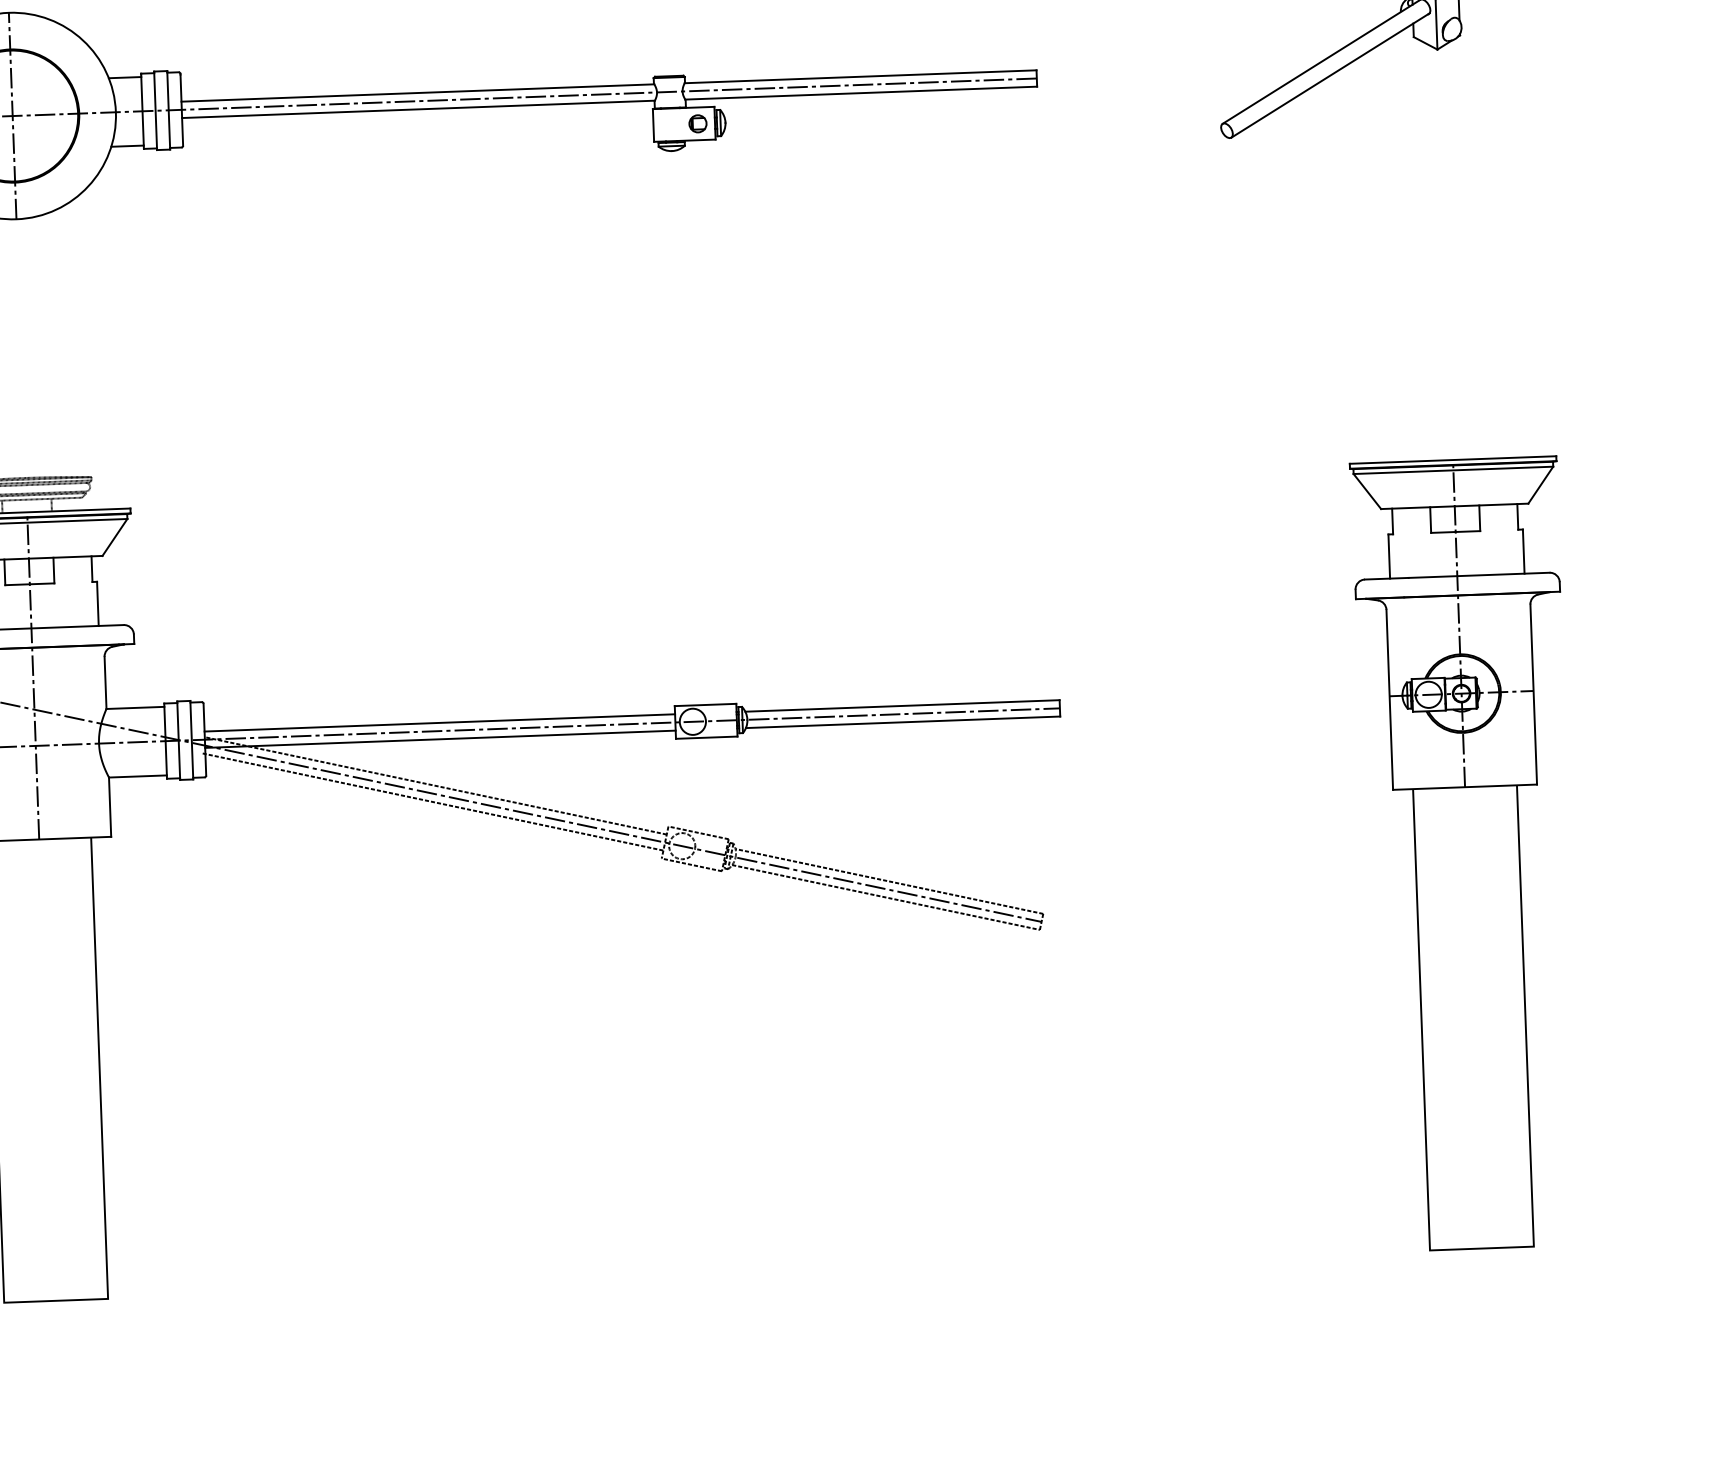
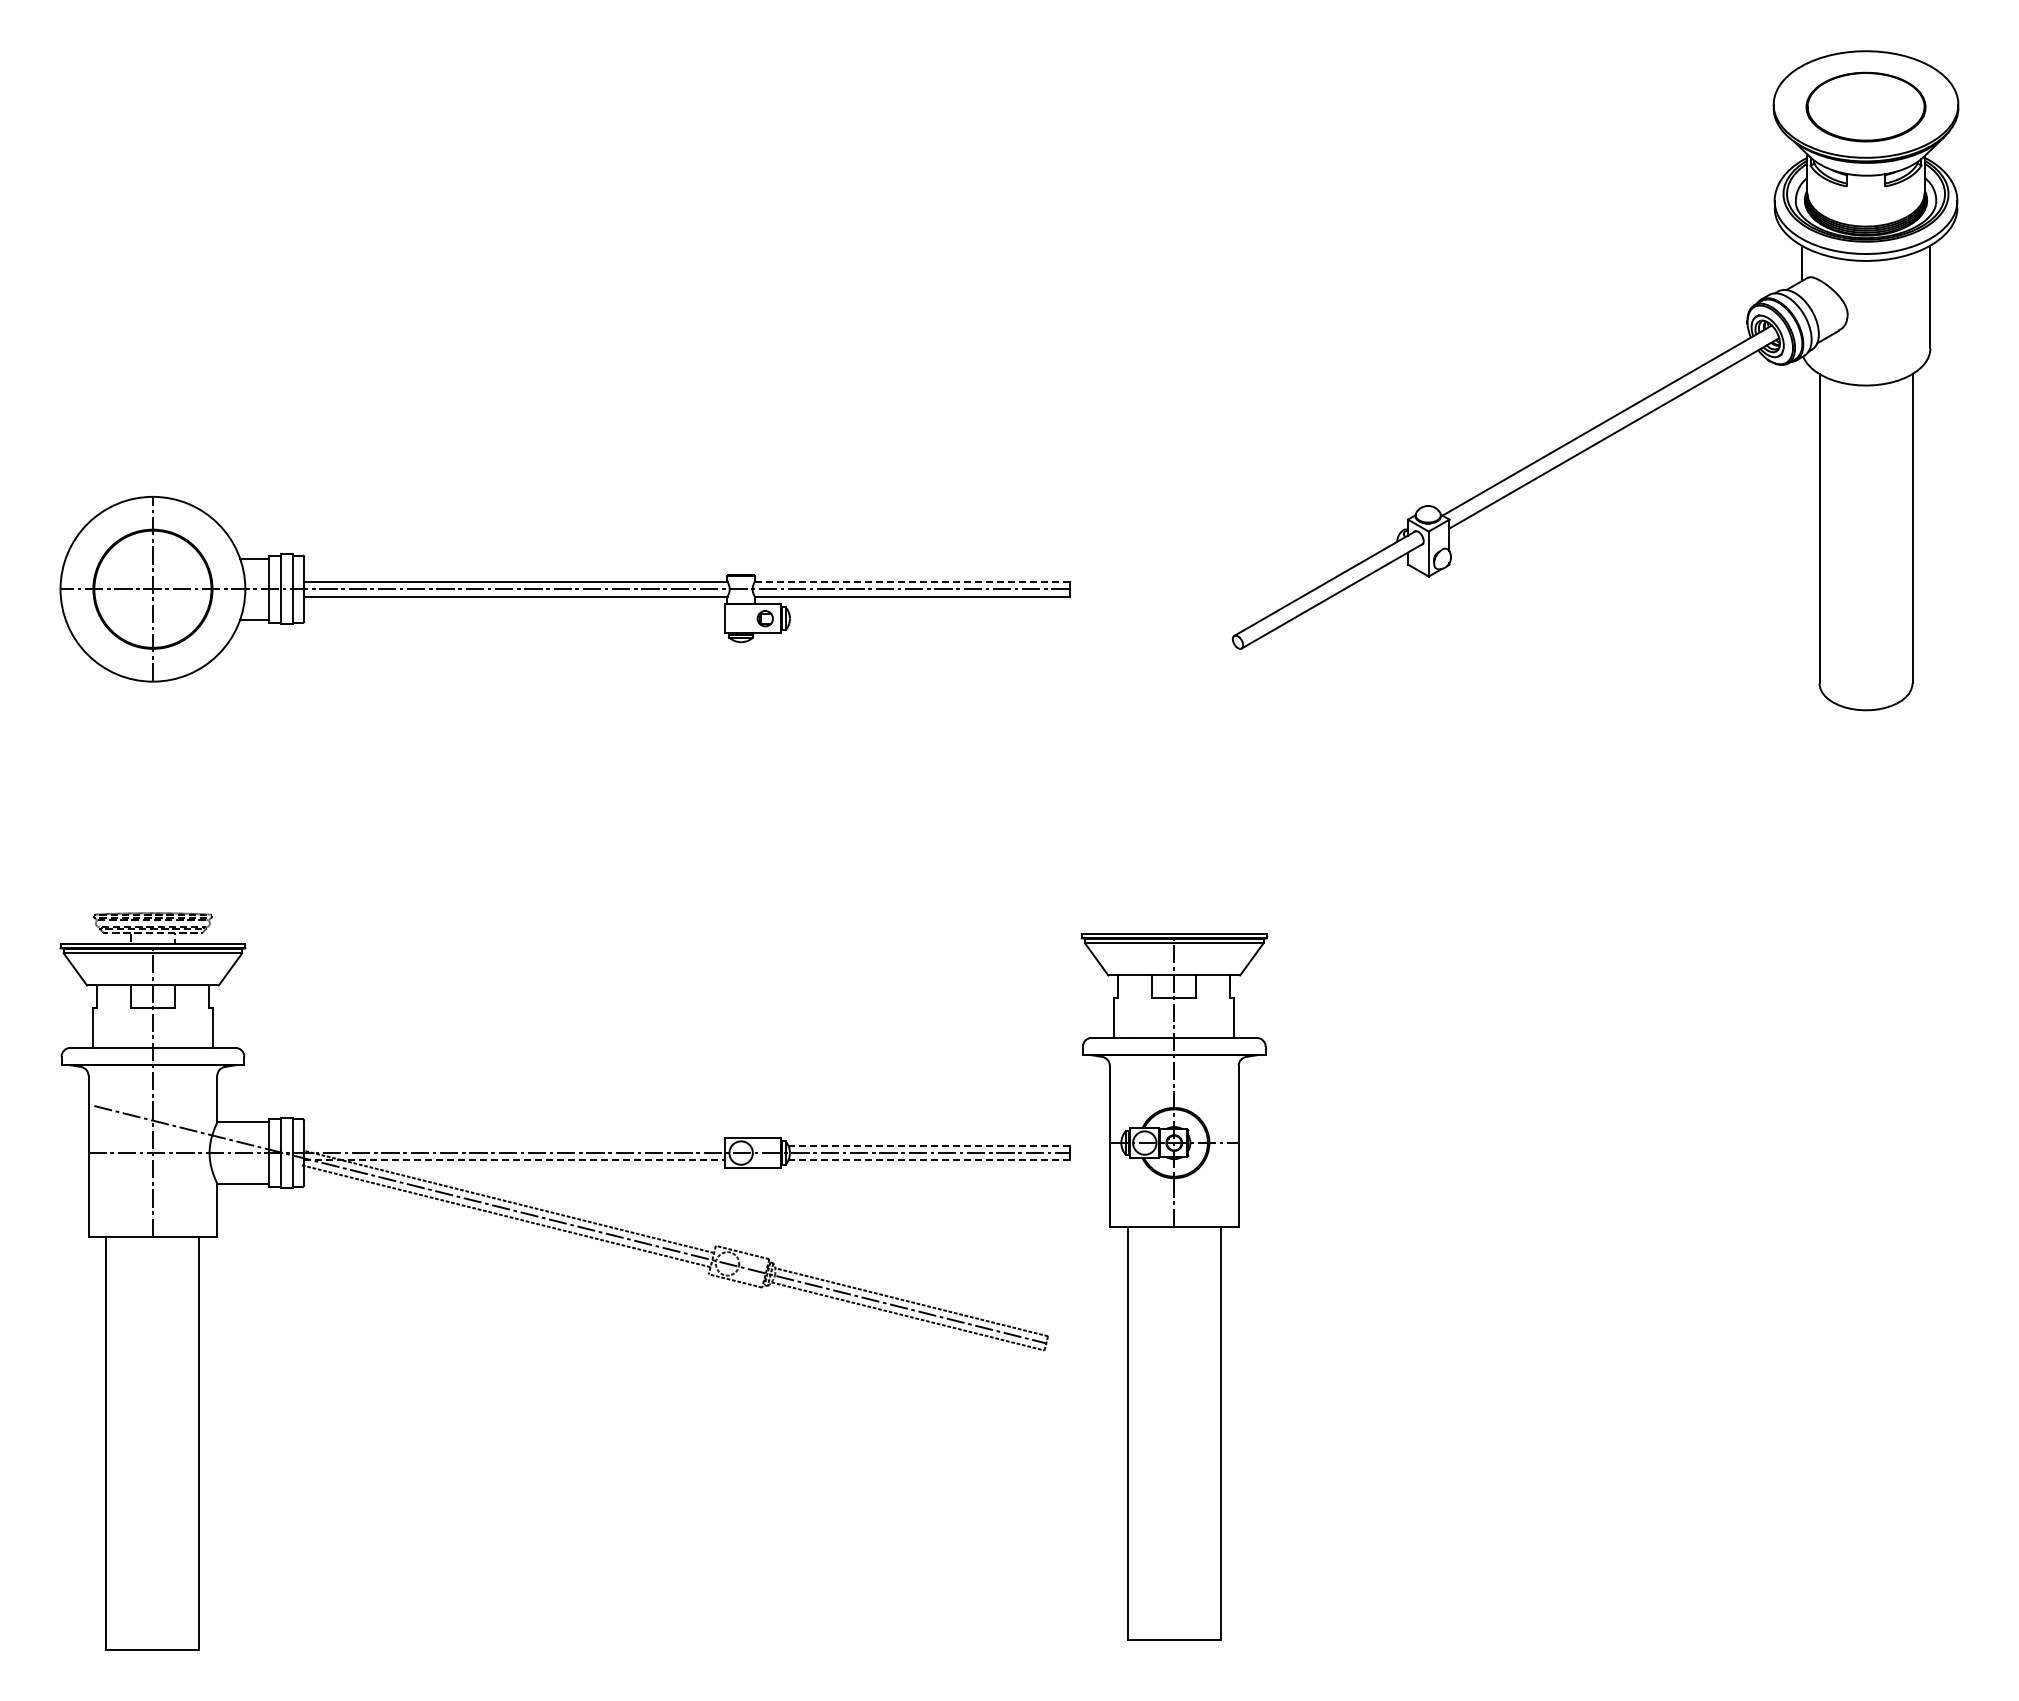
line: (859, 76) -> (911, 581), solid -> dashed
line: (902, 705) -> (929, 1145), solid -> dashed
line: (439, 722) -> (514, 1145), removed
line: (903, 722) -> (929, 1160), solid -> dashed
line: (439, 739) -> (514, 1160), solid -> dashed
part: (1467, 853) -> (1174, 1286), moved

